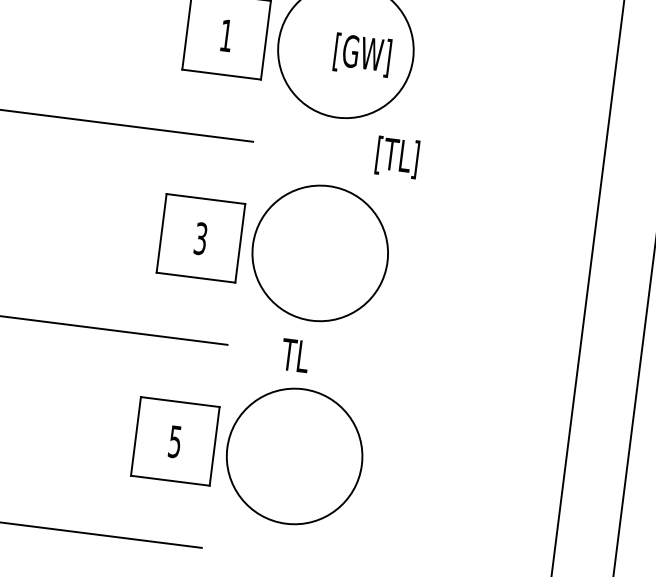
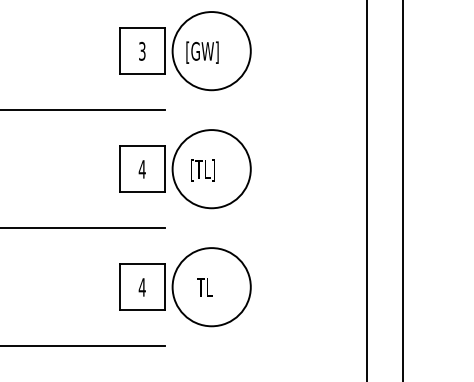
text: (226, 34) -> (142, 50), 1 -> 3
text: (362, 54) -> (202, 52), moved
text: (396, 157) -> (202, 170), moved
text: (199, 238) -> (141, 169), 3 -> 4
text: (294, 355) -> (204, 287), moved
text: (173, 441) -> (141, 287), 5 -> 4

